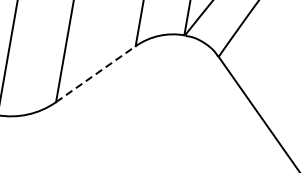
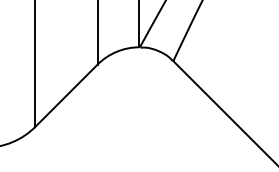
line: (95, 73) -> (66, 95), dashed -> solid

